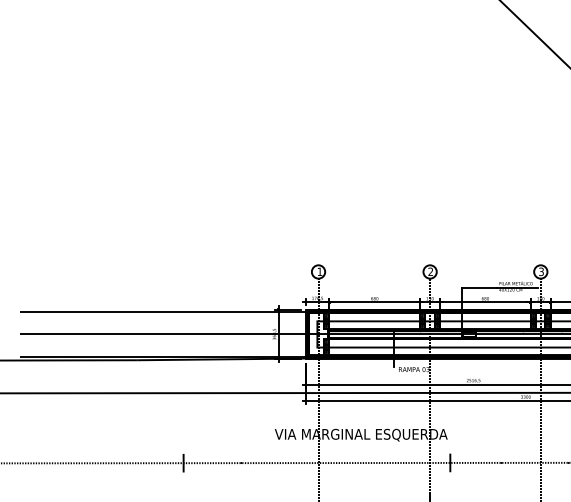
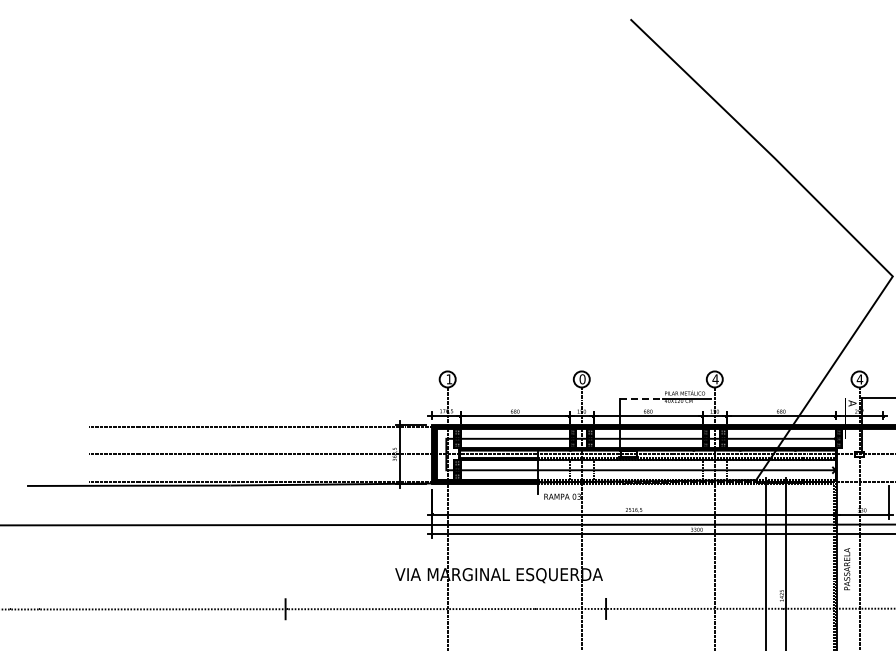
text: (430, 271) -> (582, 379), 2 -> 0
text: (541, 271) -> (715, 379), 3 -> 4
line: (479, 287) -> (641, 398), solid -> dashed

